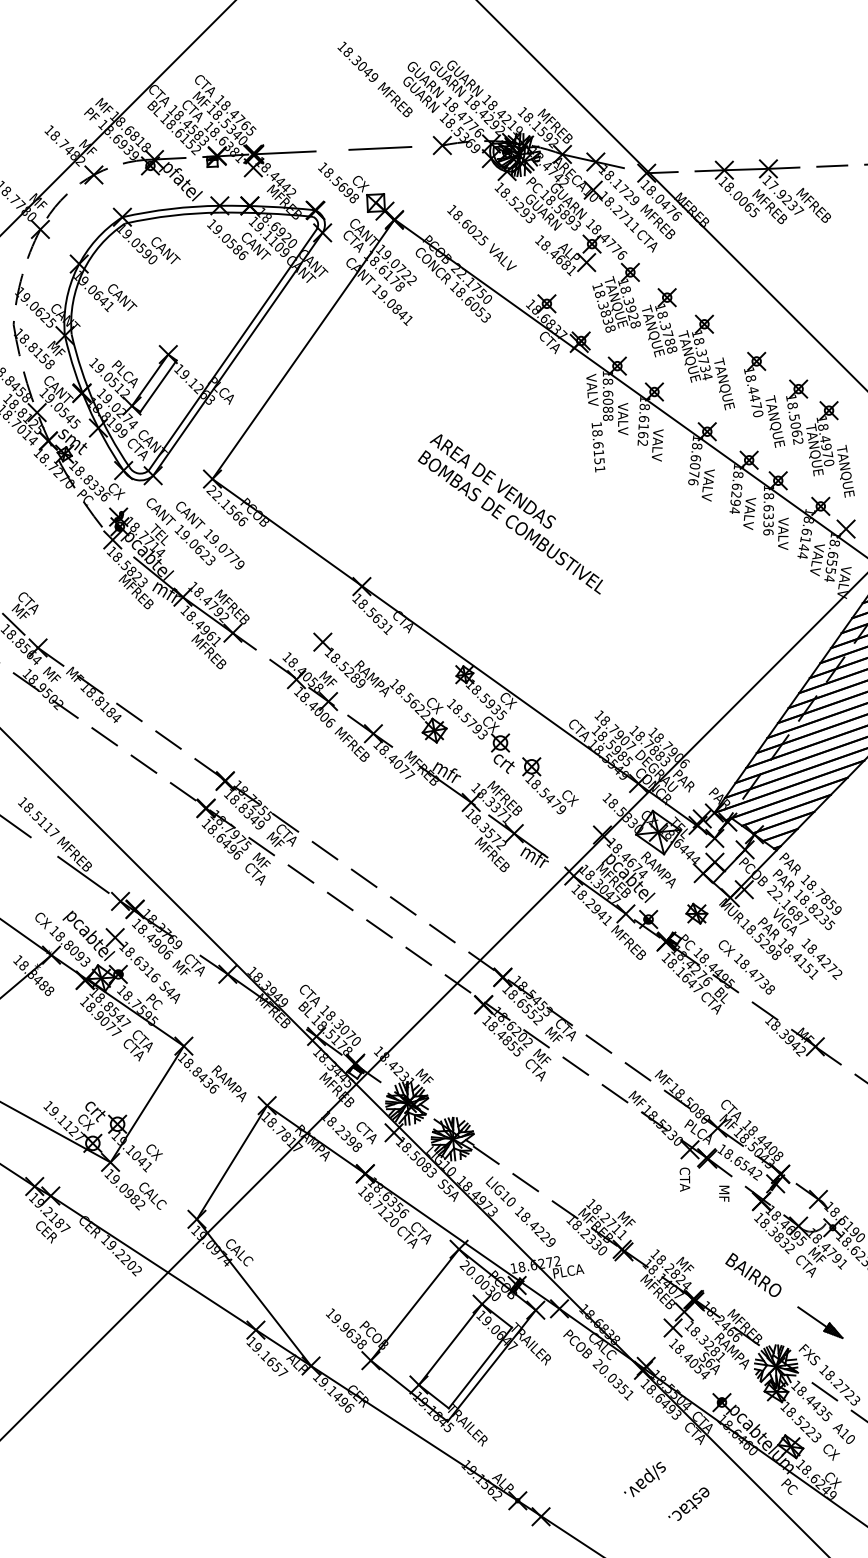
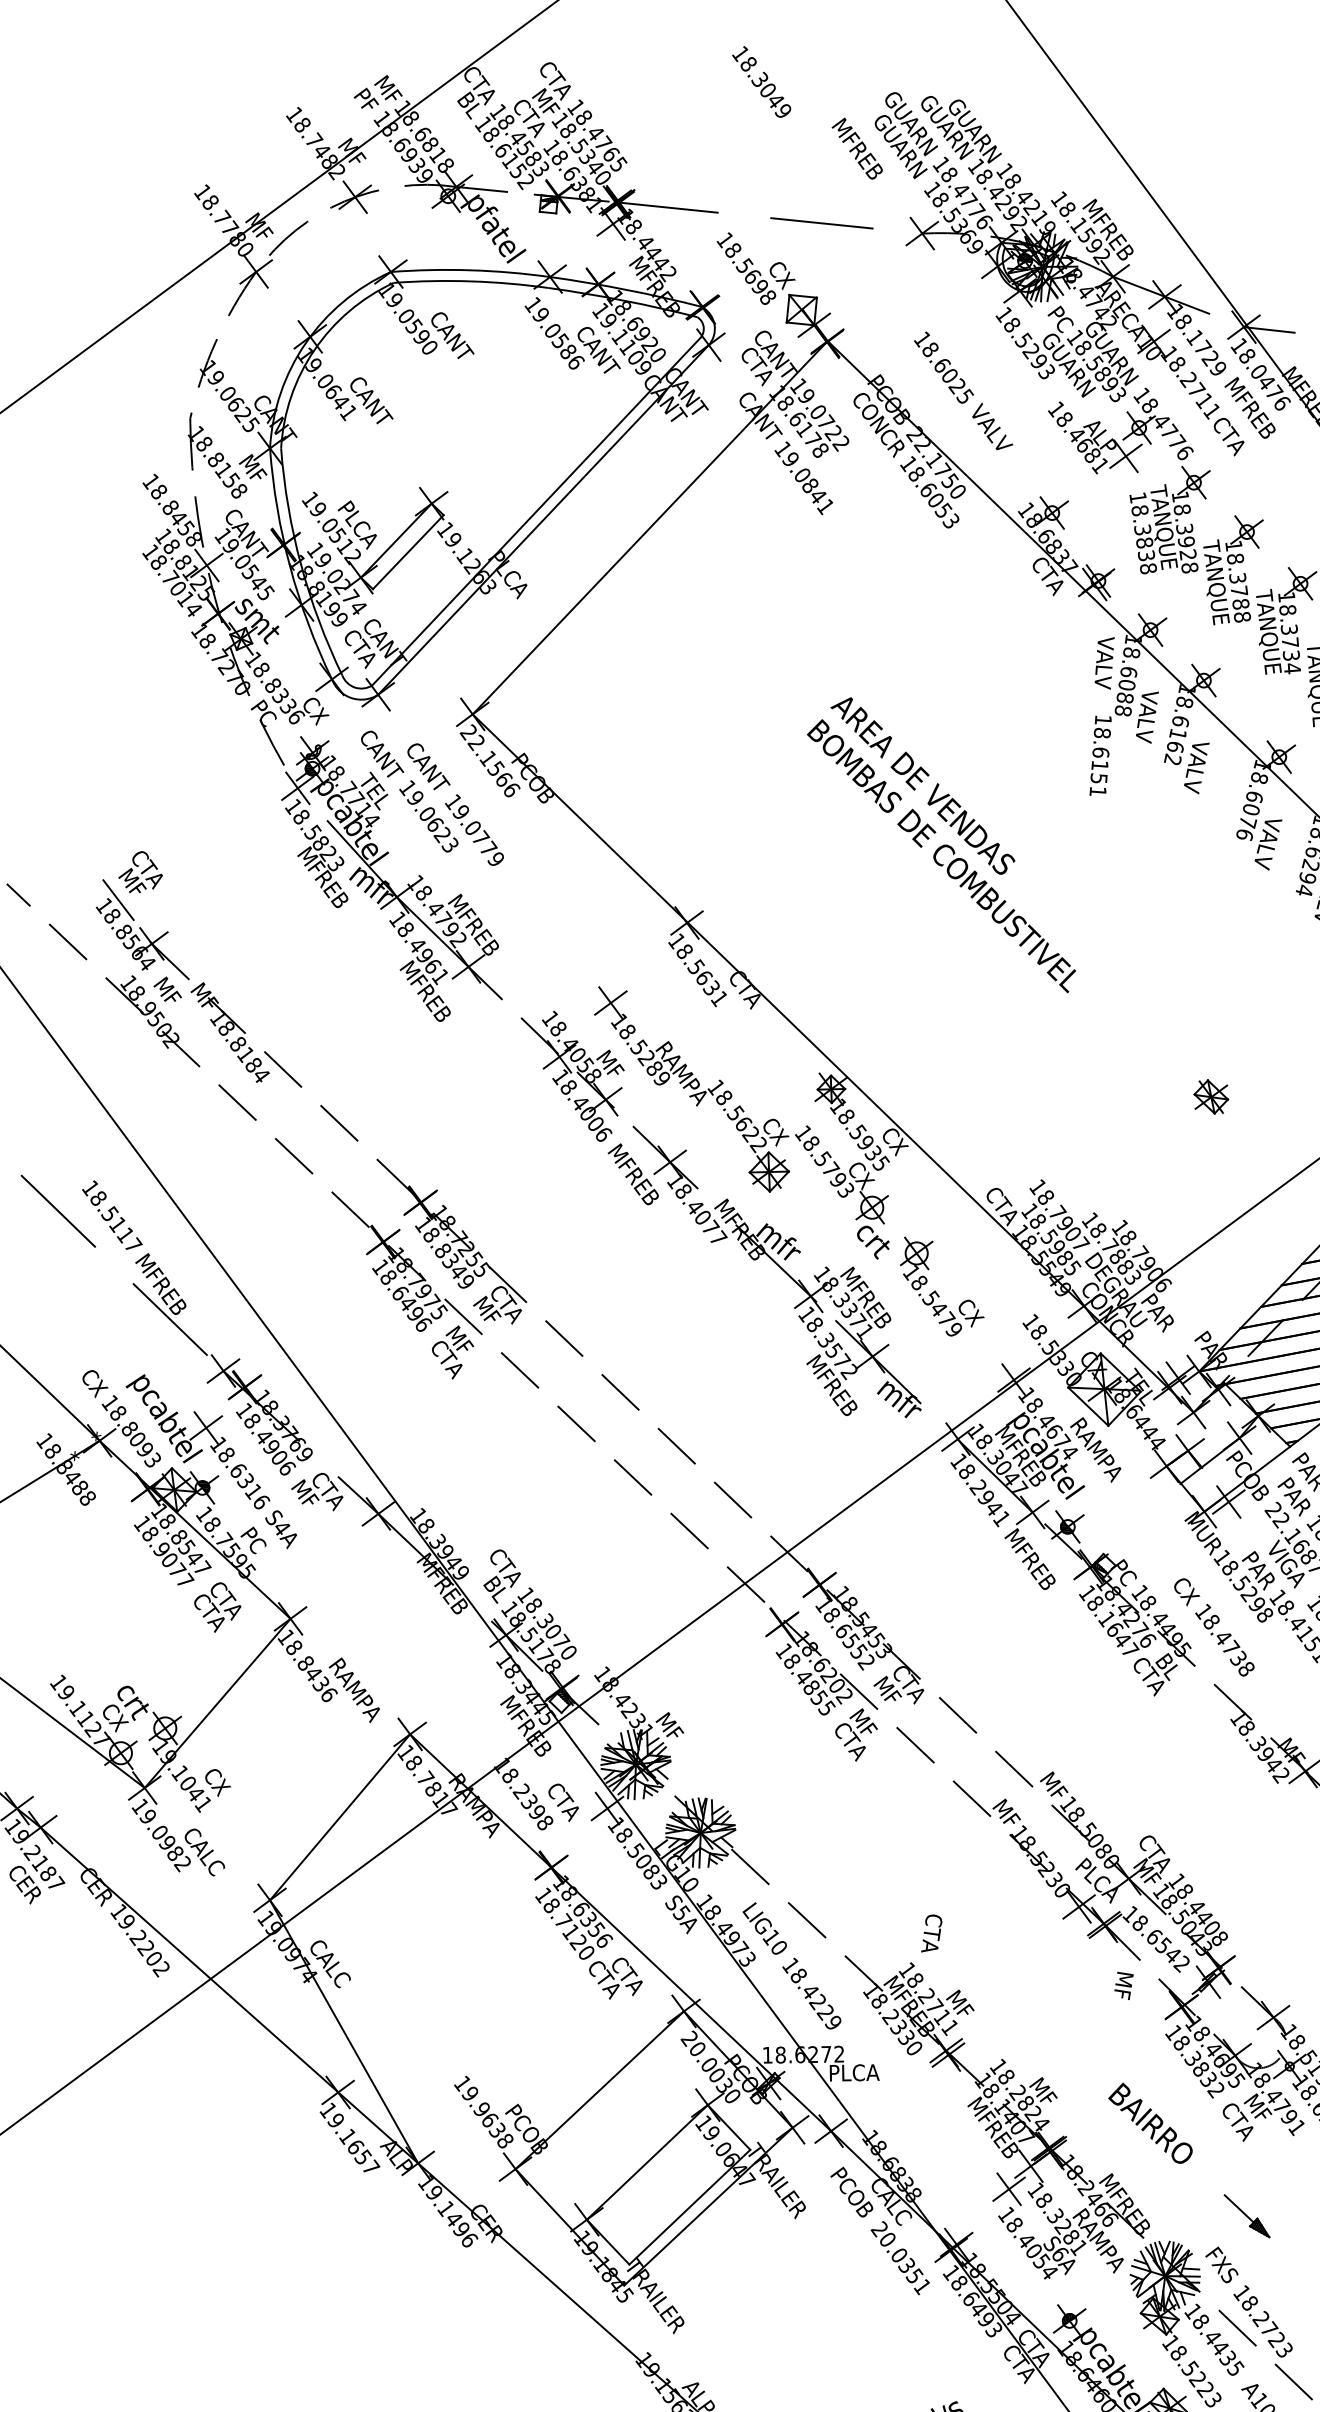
text: (357, 61) -> (761, 81), moved
part: (696, 913) -> (1210, 1096), moved
text: (684, 1179) -> (931, 1933), moved
part: (820, 1322) -> (1247, 2215), size x0.7

